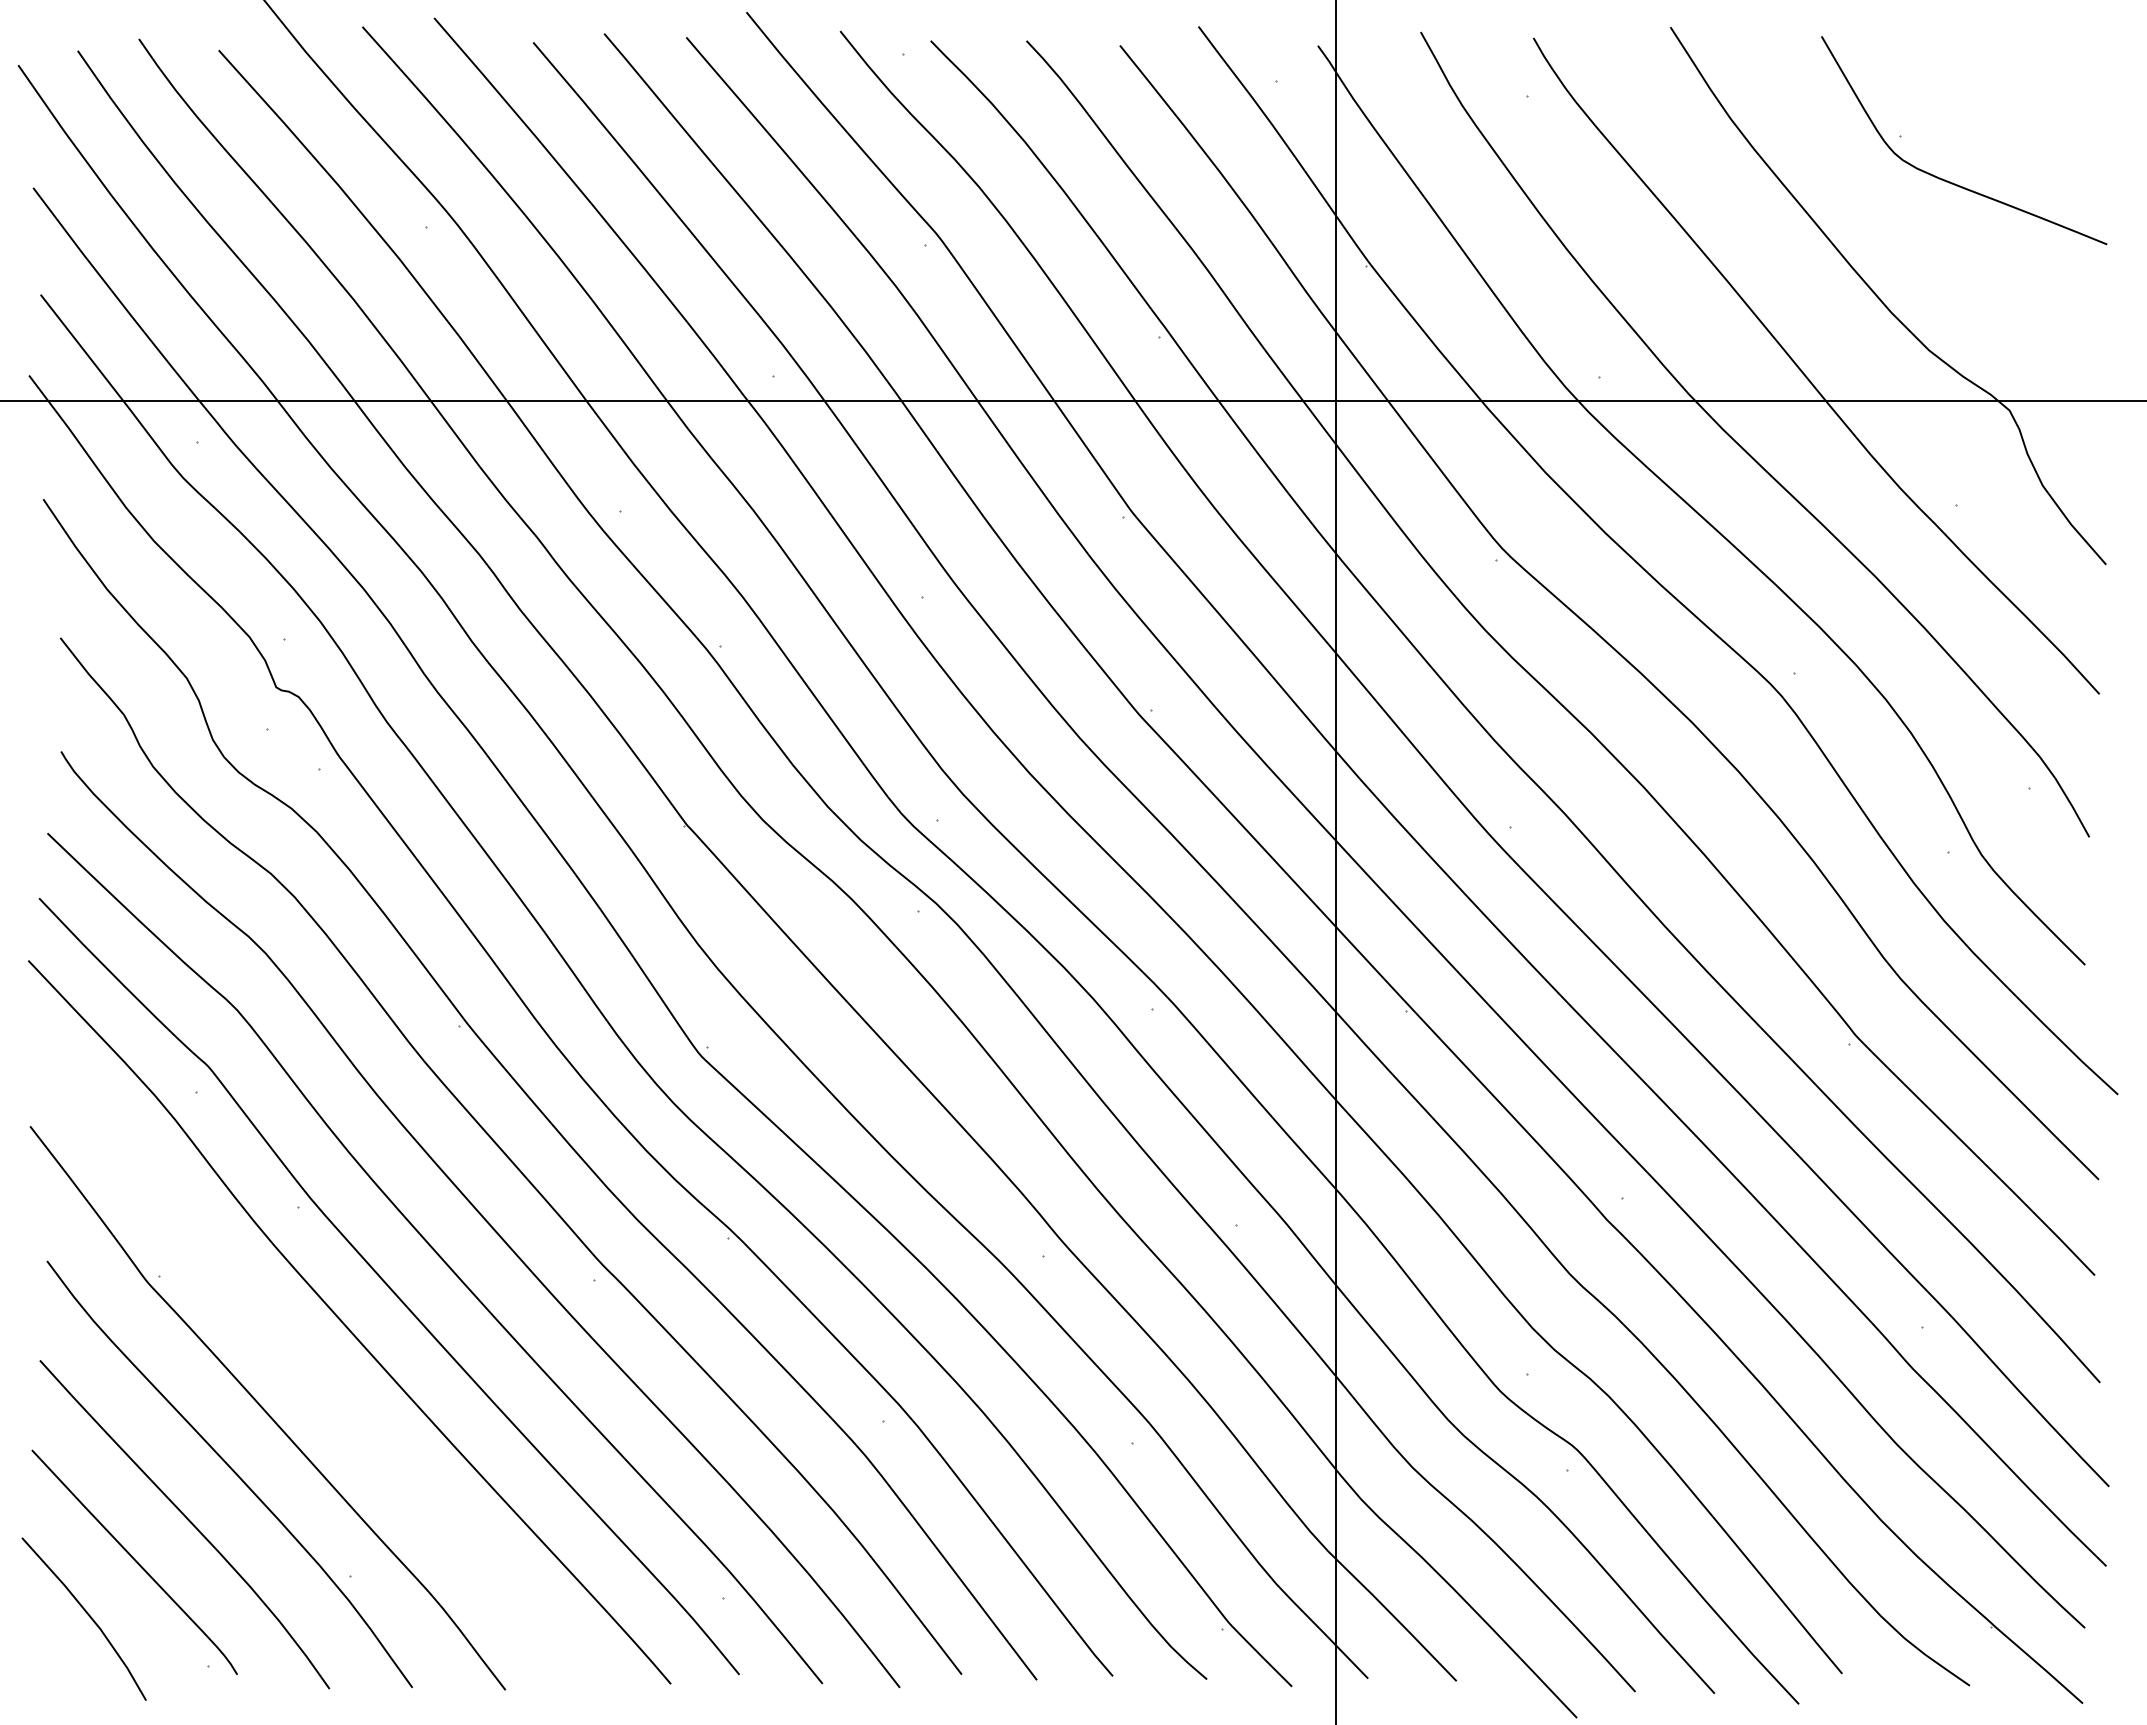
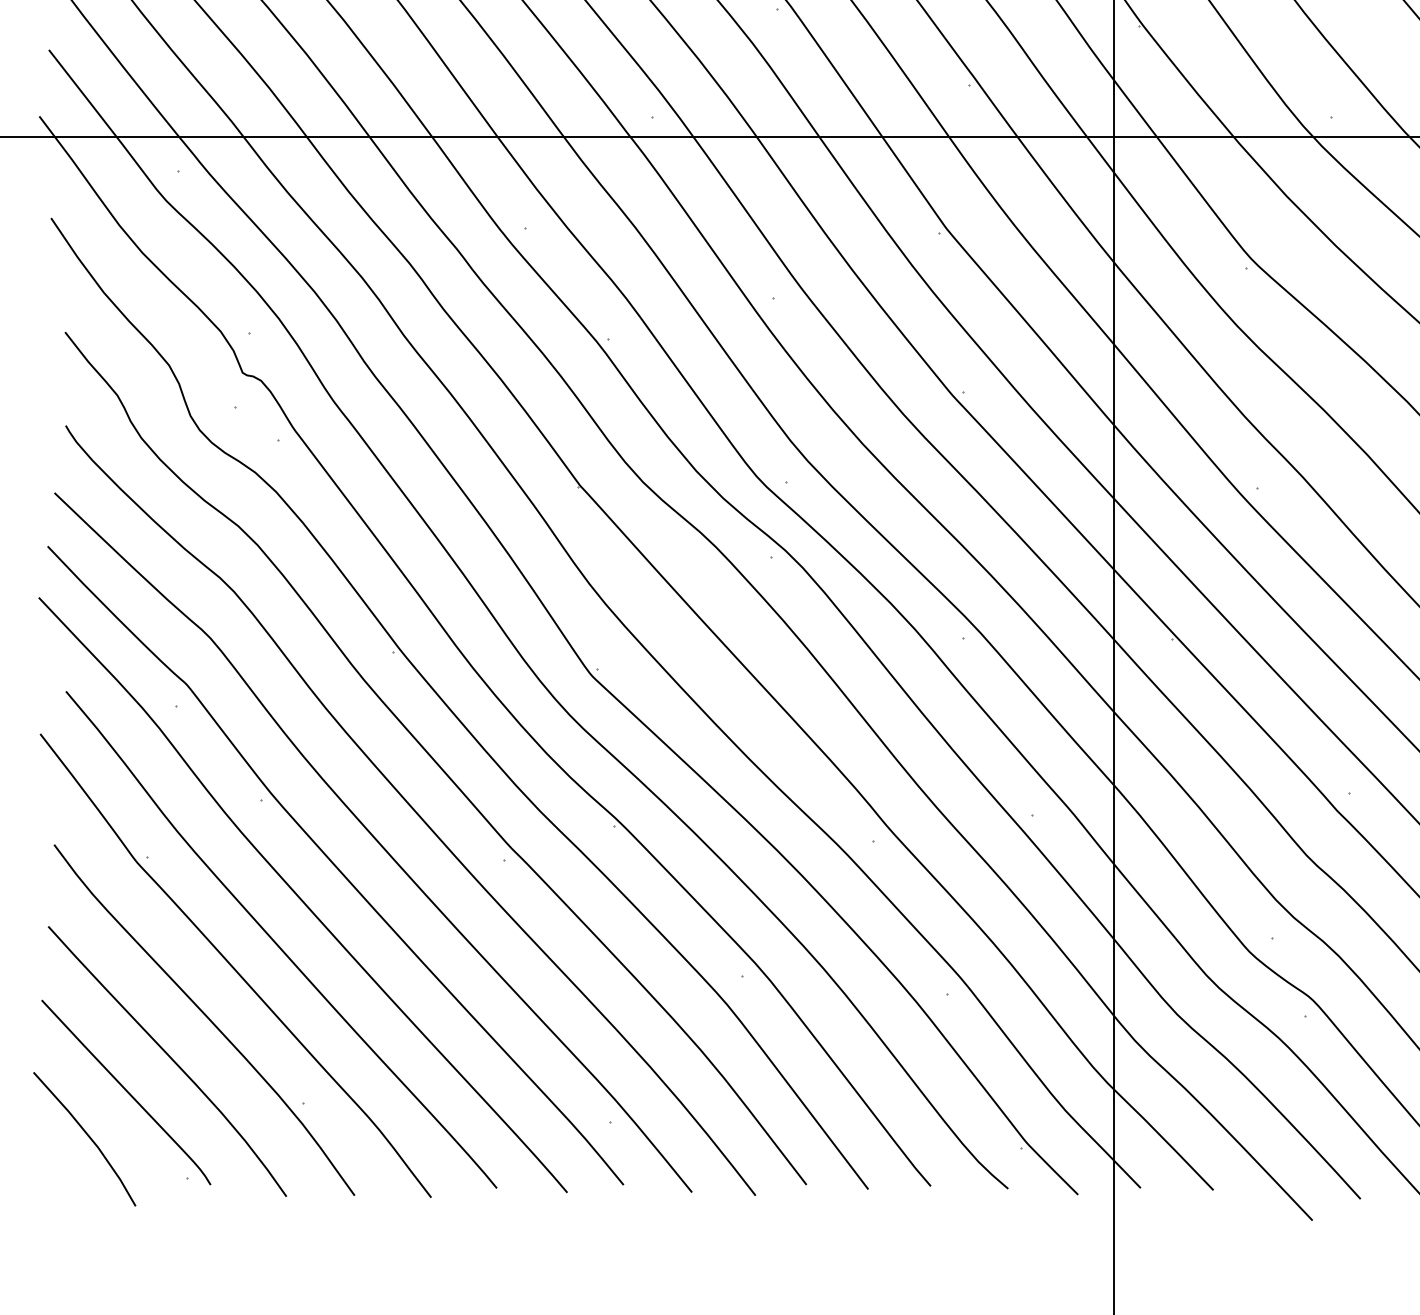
curve: (318, 1381) -> (277, 943), added

